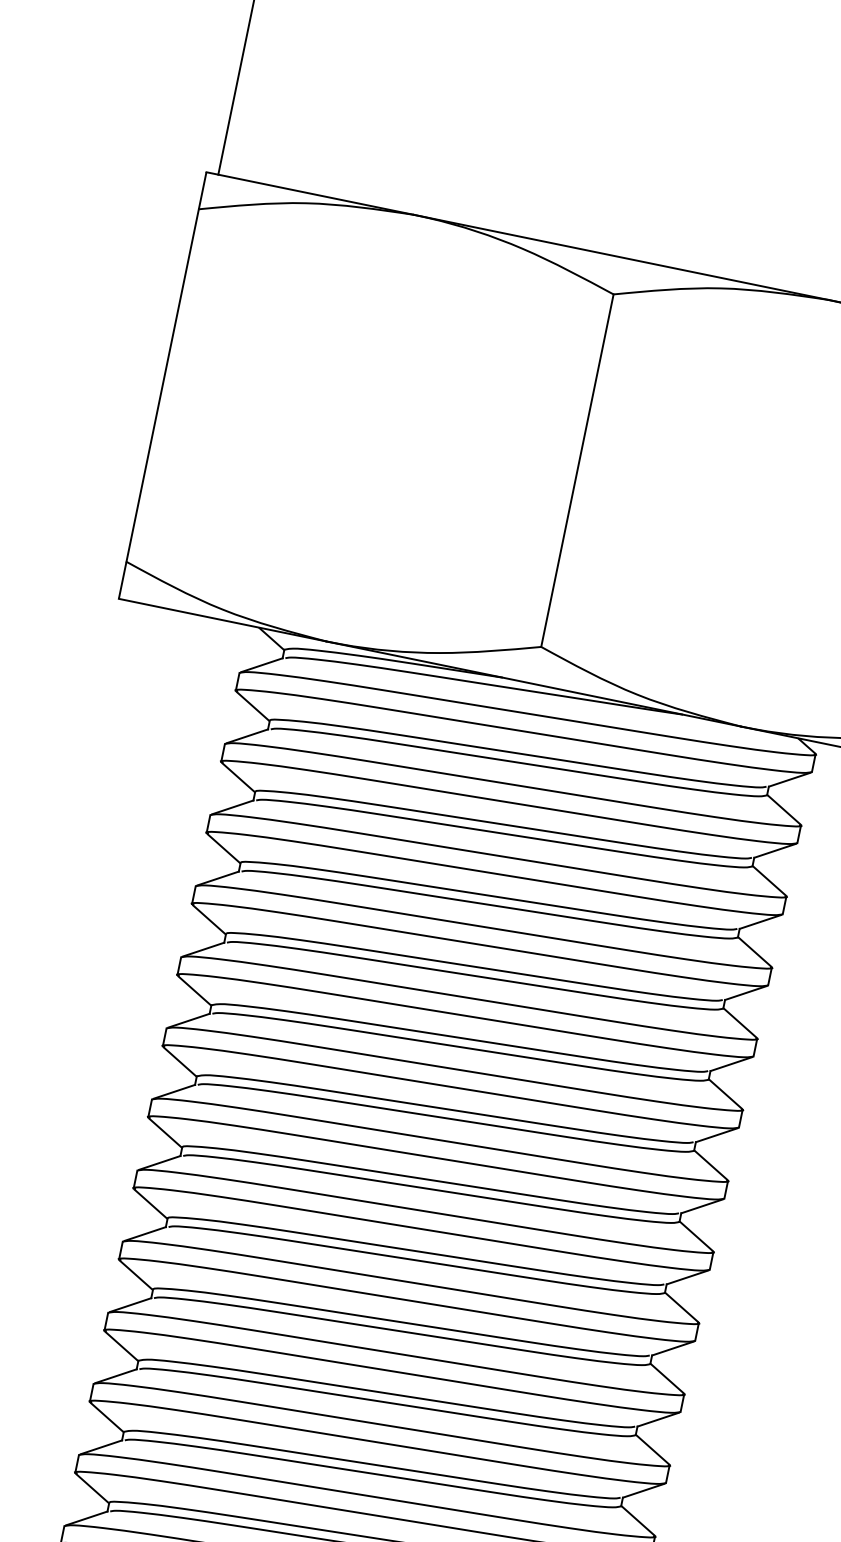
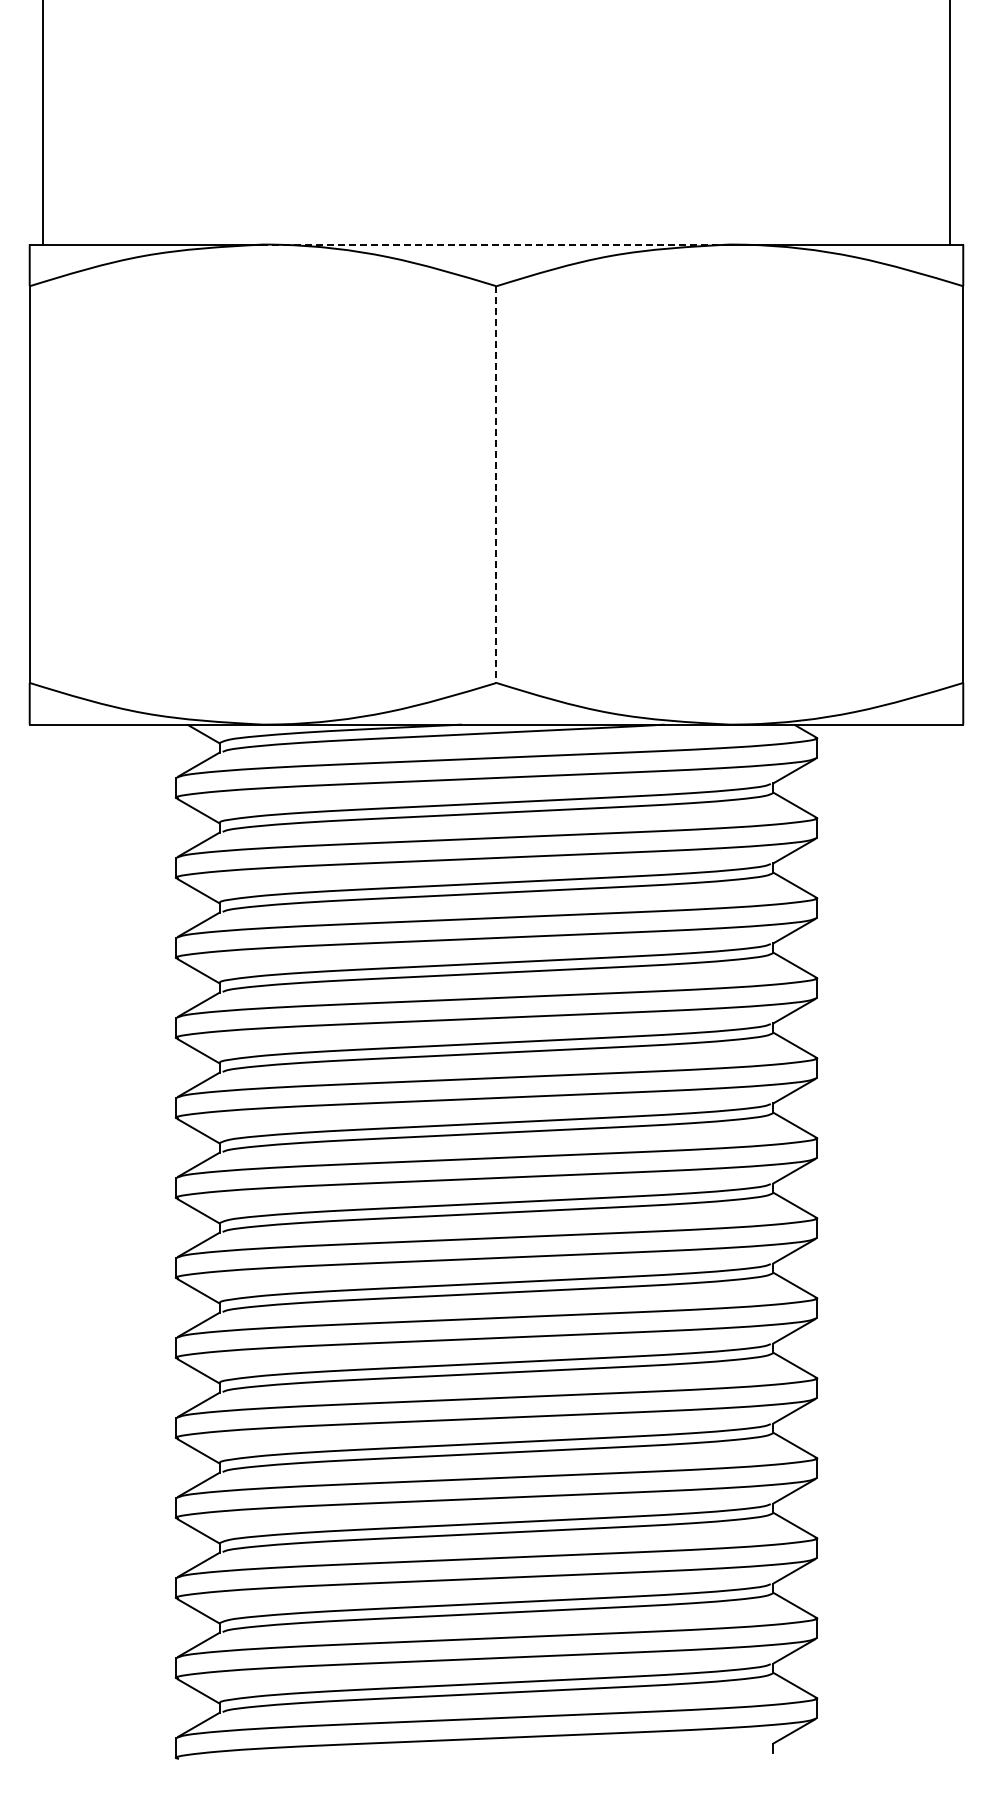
line: (620, 257) -> (495, 244), solid -> dashed
line: (577, 471) -> (496, 485), solid -> dashed

